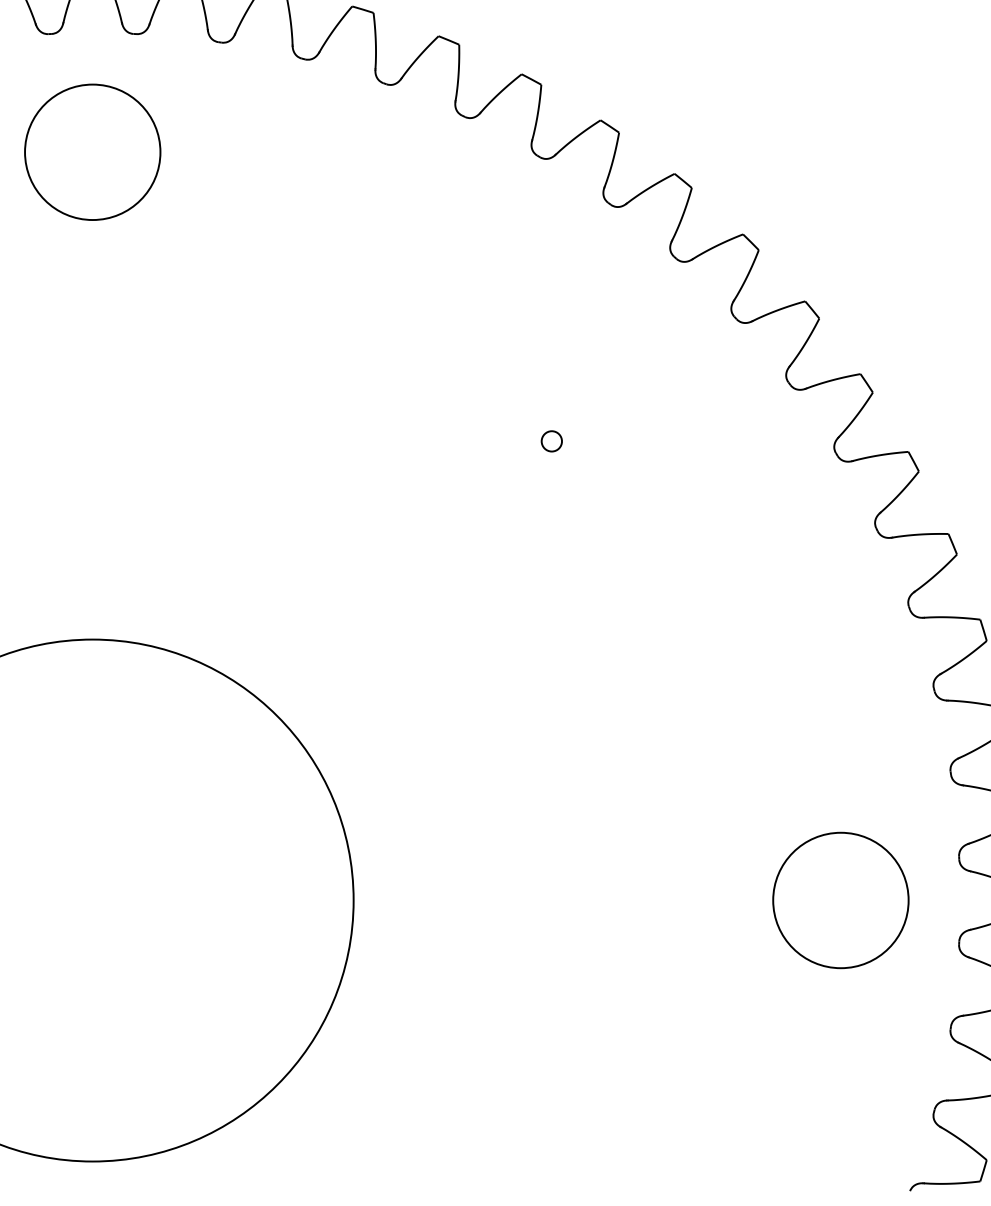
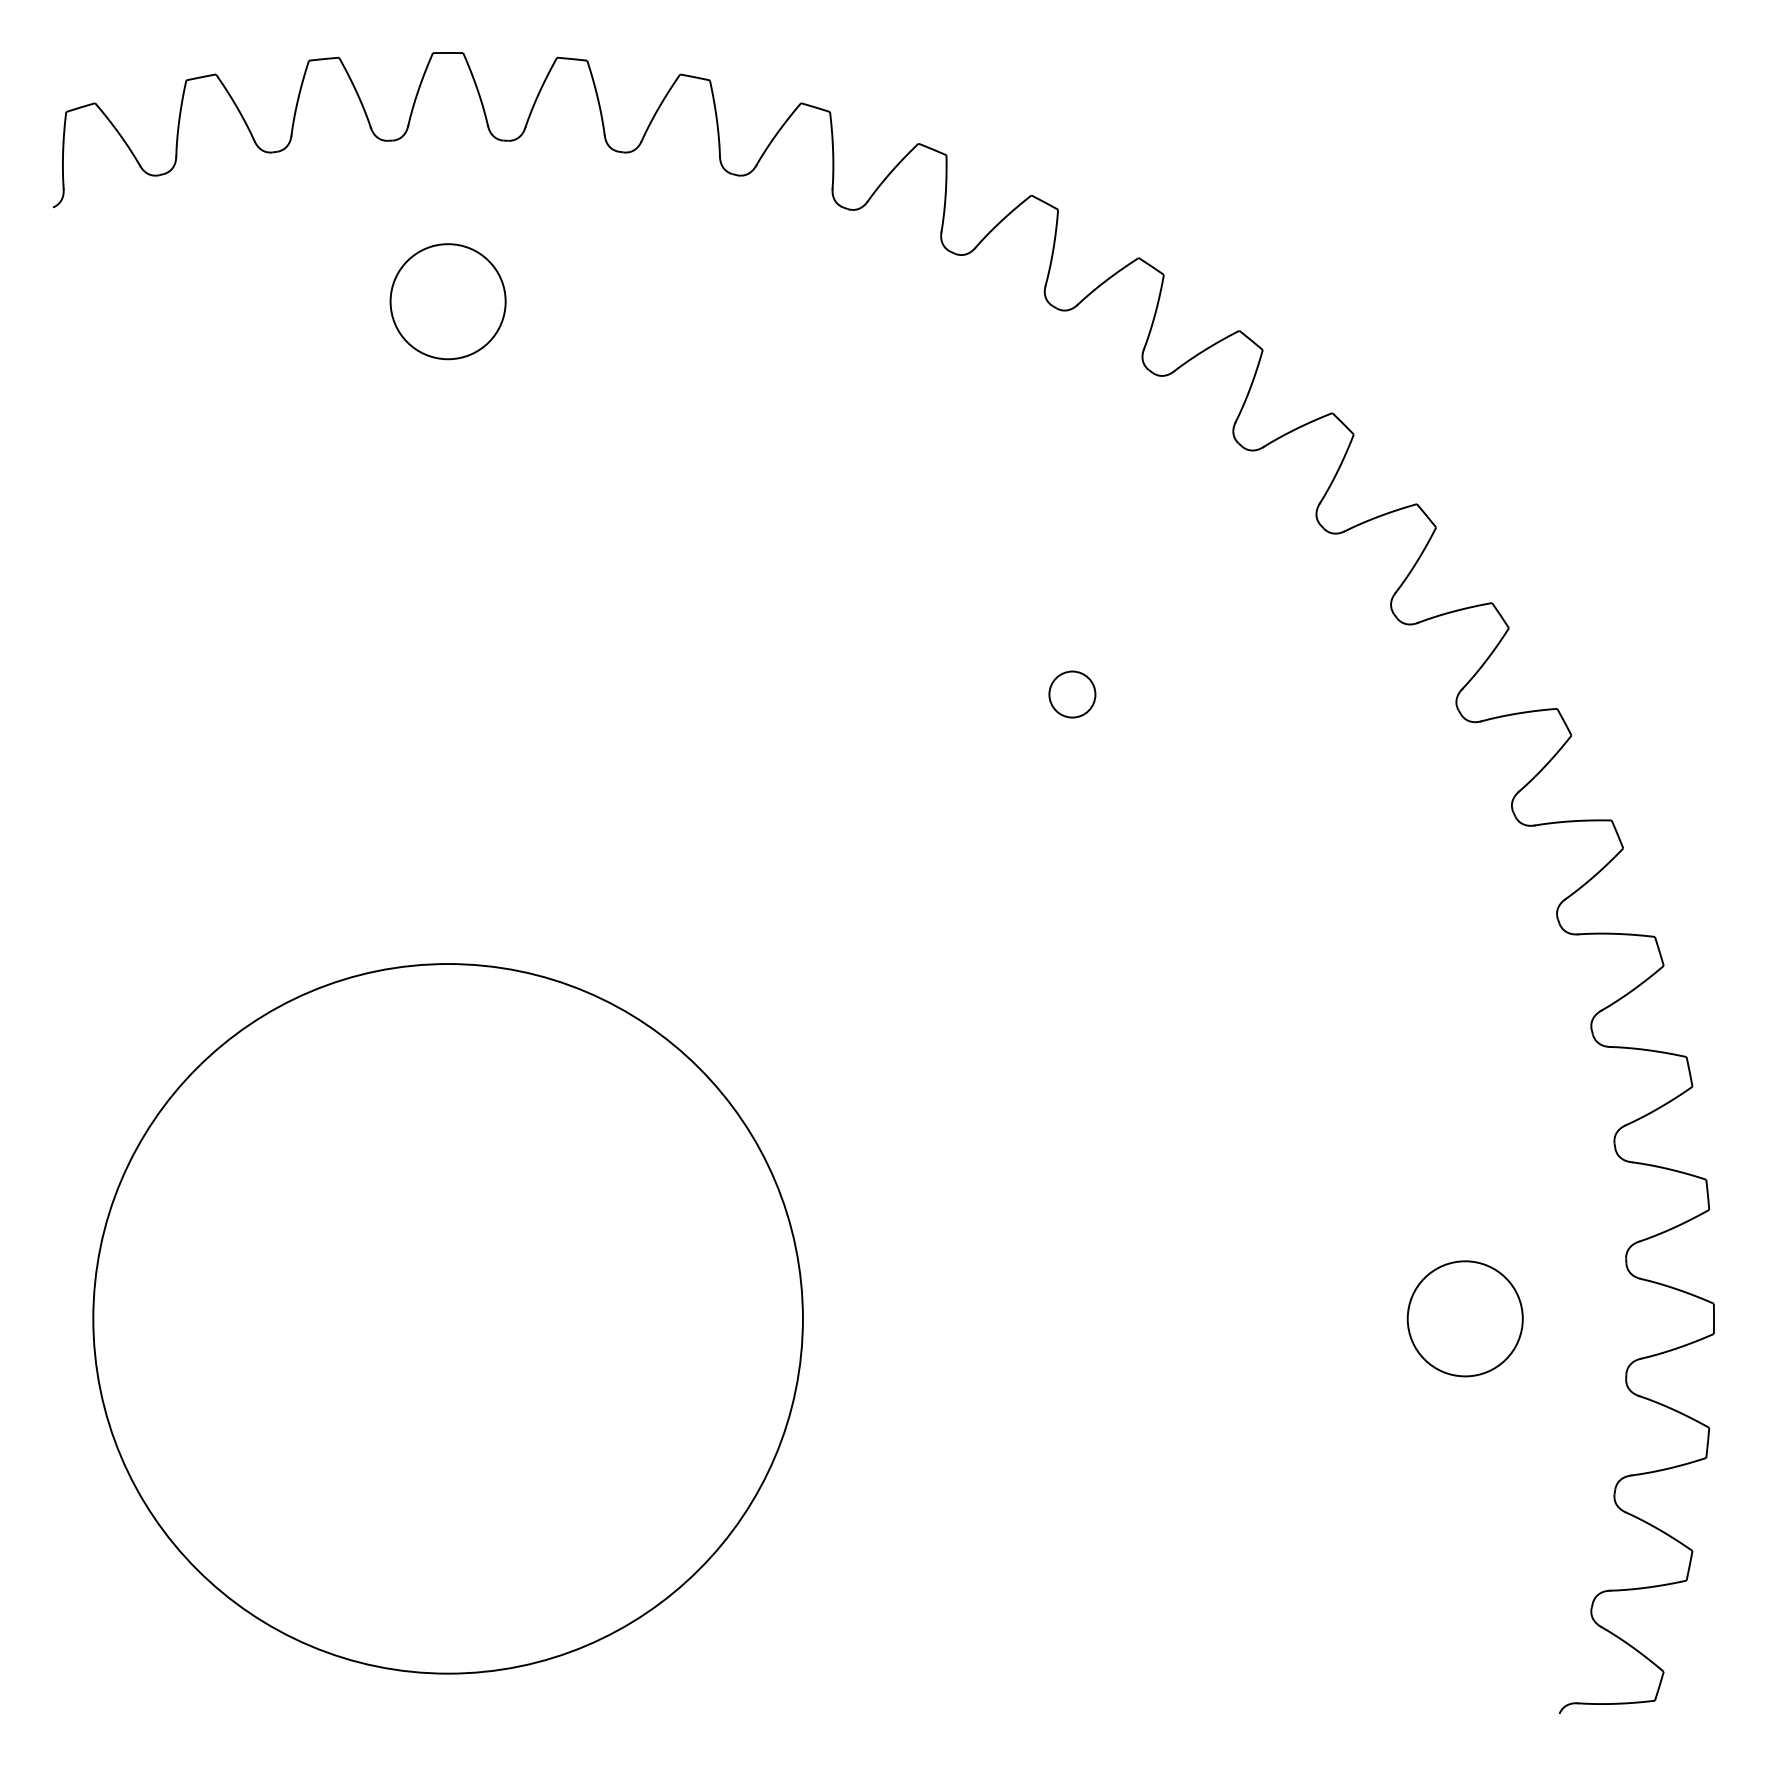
circle: (92, 152) -> (447, 301), size x0.62
circle: (551, 441) -> (1072, 694), size x1.67
circle: (840, 900) -> (1464, 1318), size x0.62

